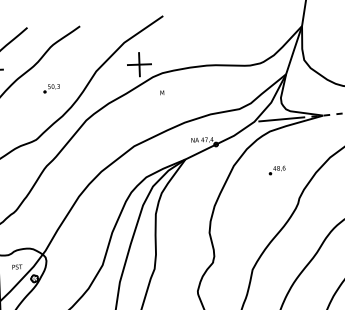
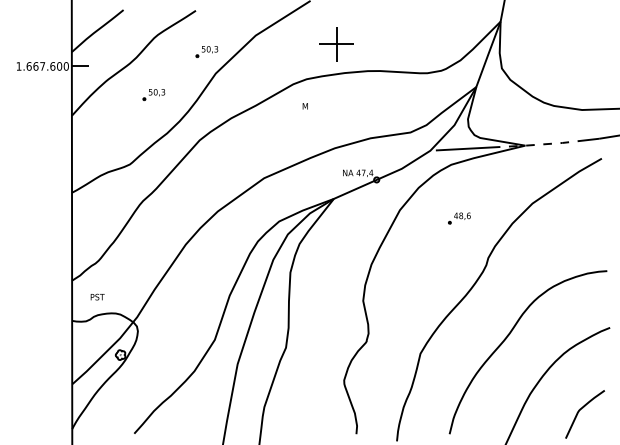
part: (88, 55) -> (206, 51), added
part: (139, 64) -> (336, 44), moved
text: (17, 266) -> (97, 296), moved

